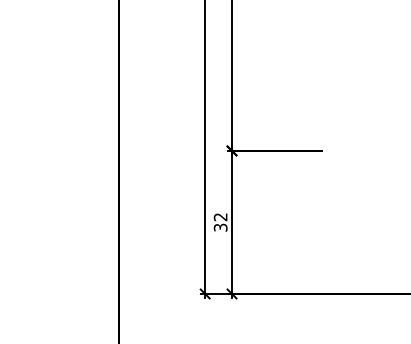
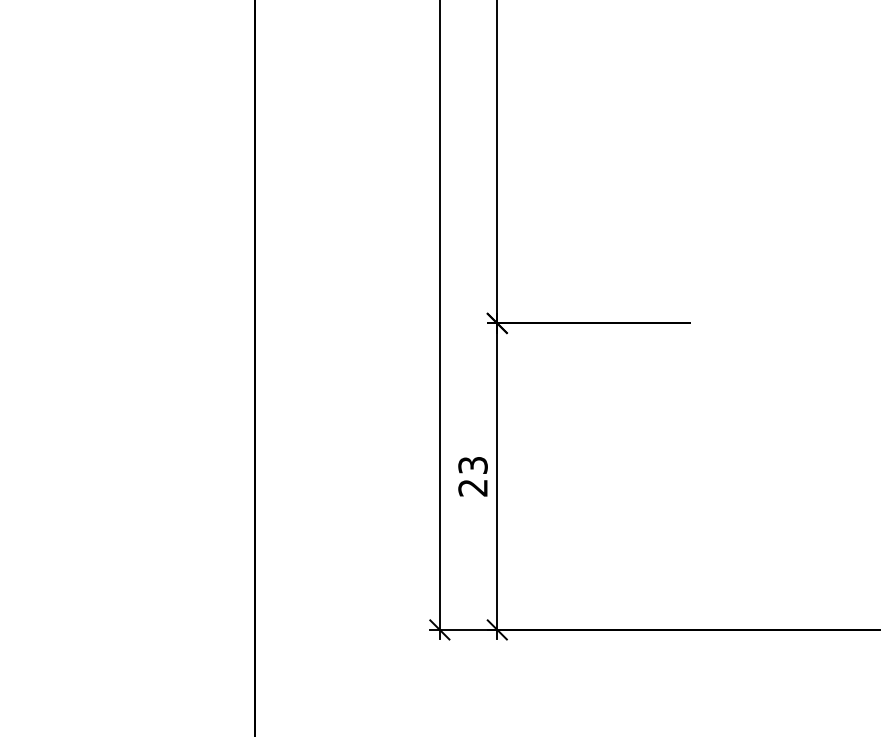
text: (220, 222) -> (472, 476), 32 -> 23

